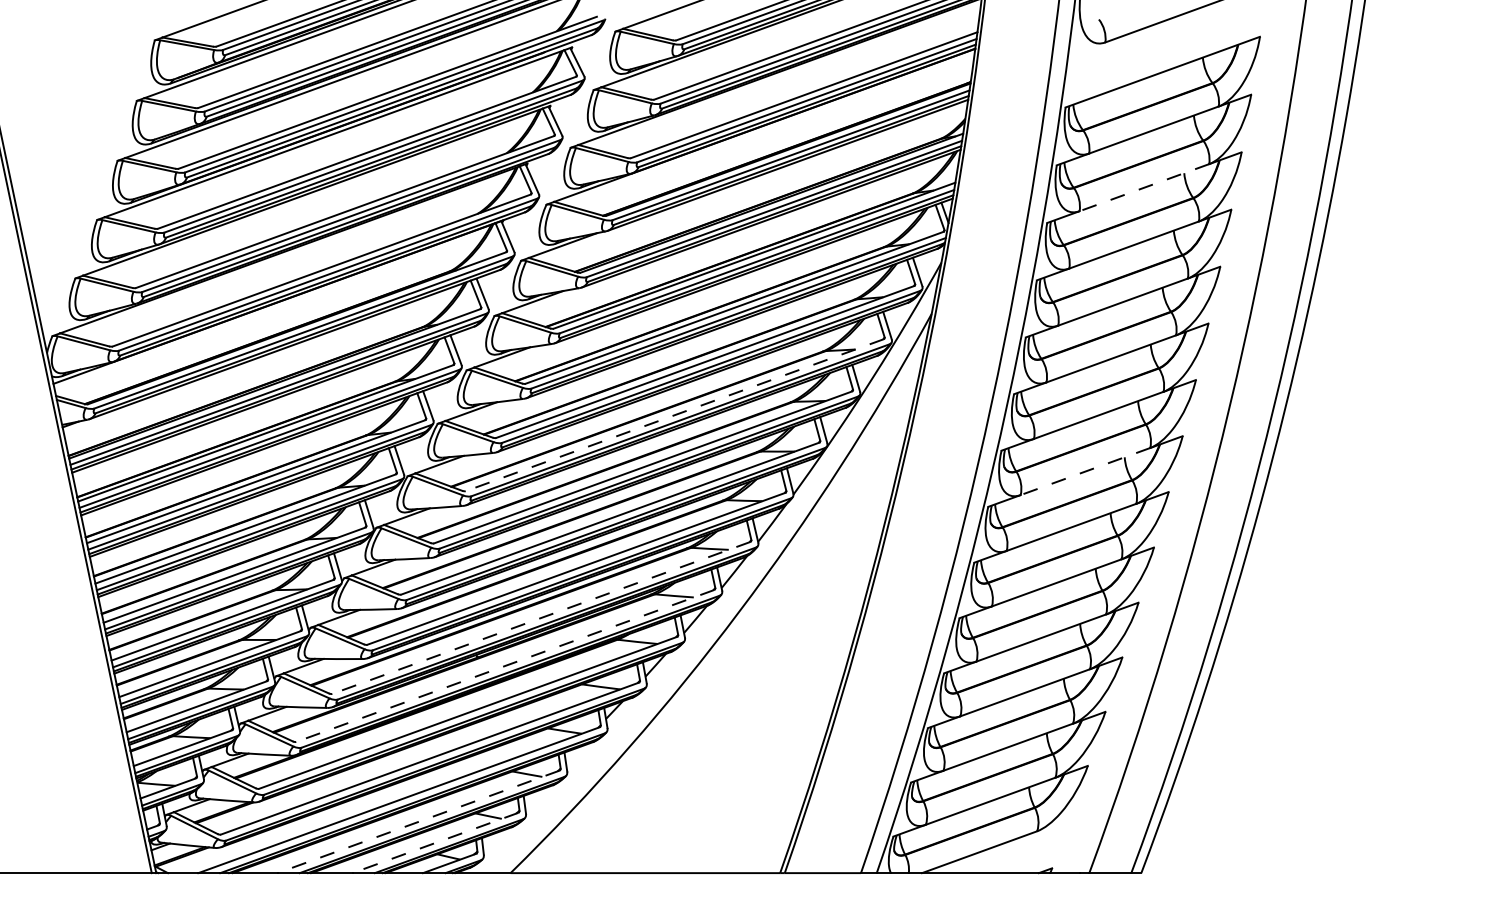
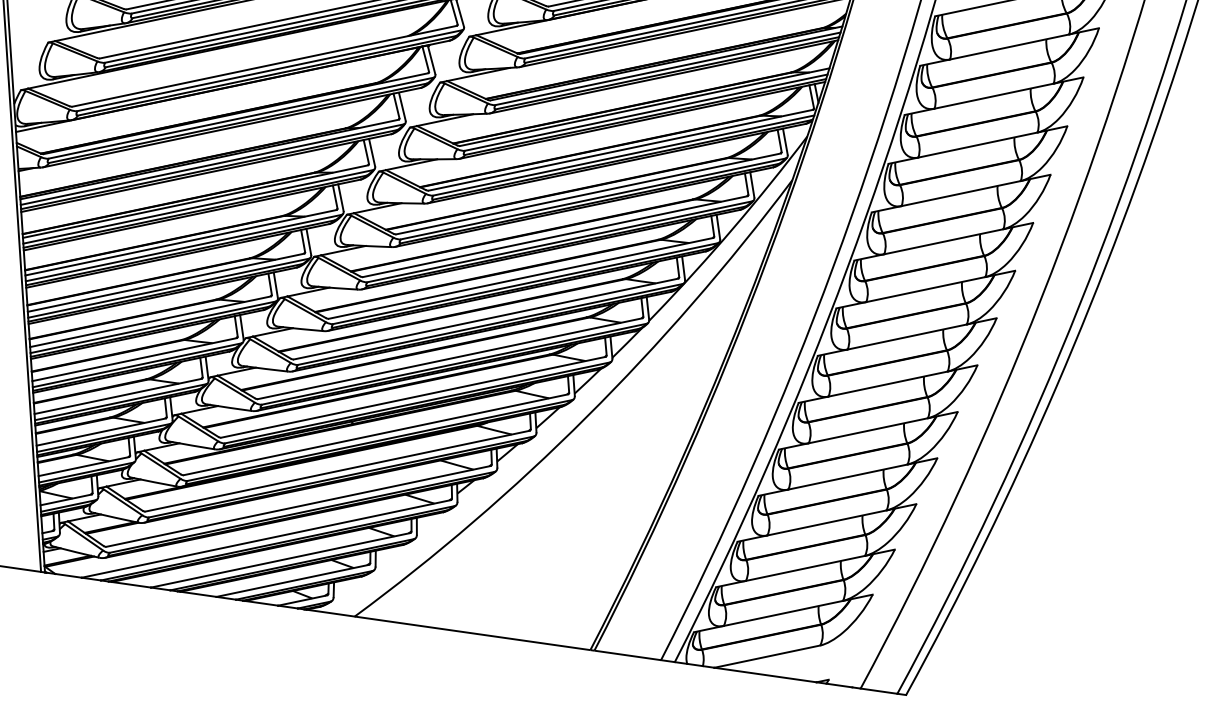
line: (1144, 187) -> (994, 96), dashed -> solid
line: (674, 415) -> (554, 236), dashed -> solid
line: (1085, 471) -> (907, 336), dashed -> solid
line: (540, 618) -> (412, 397), dashed -> solid
line: (504, 666) -> (375, 435), dashed -> solid
line: (418, 822) -> (280, 560), dashed -> solid
line: (435, 843) -> (292, 581), dashed -> solid

